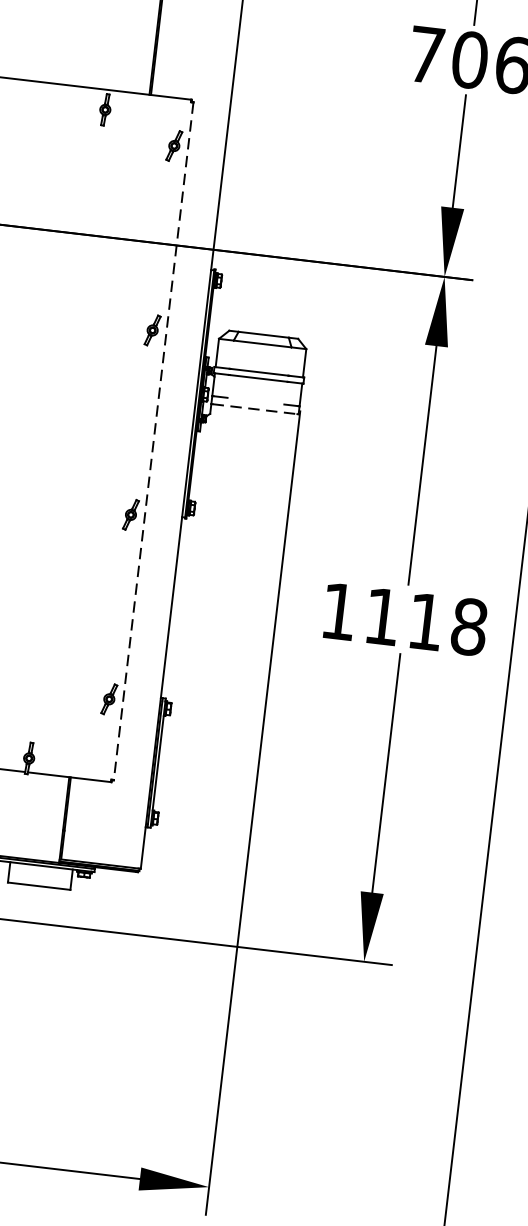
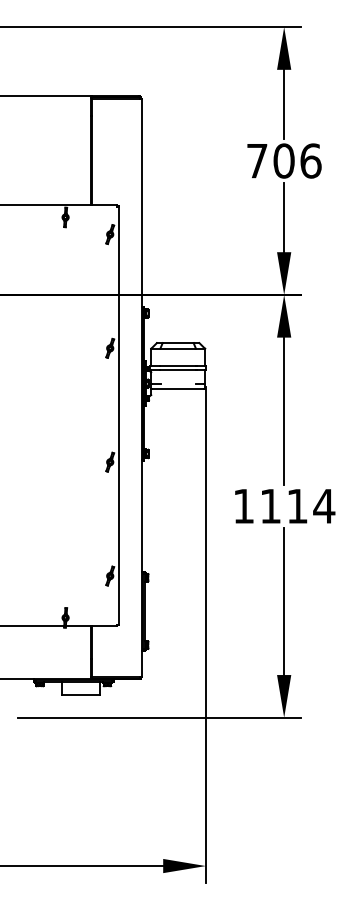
line: (255, 410) -> (178, 389), dashed -> solid
line: (153, 442) -> (118, 416), dashed -> solid
text: (469, 625) -> (324, 505), 1118 -> 1114

